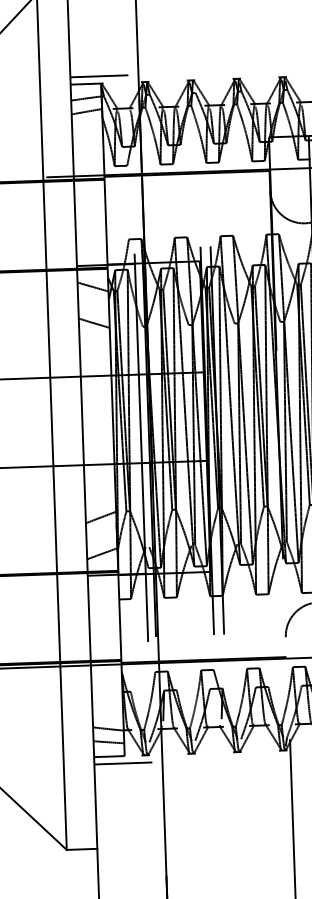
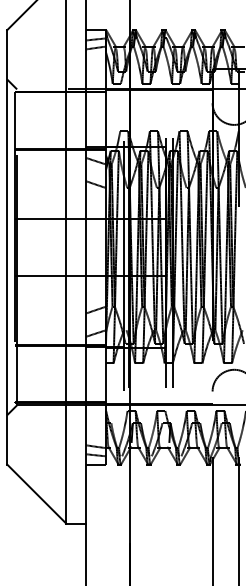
line: (98, 76) -> (104, 25), removed
line: (122, 763) -> (104, 469), removed

